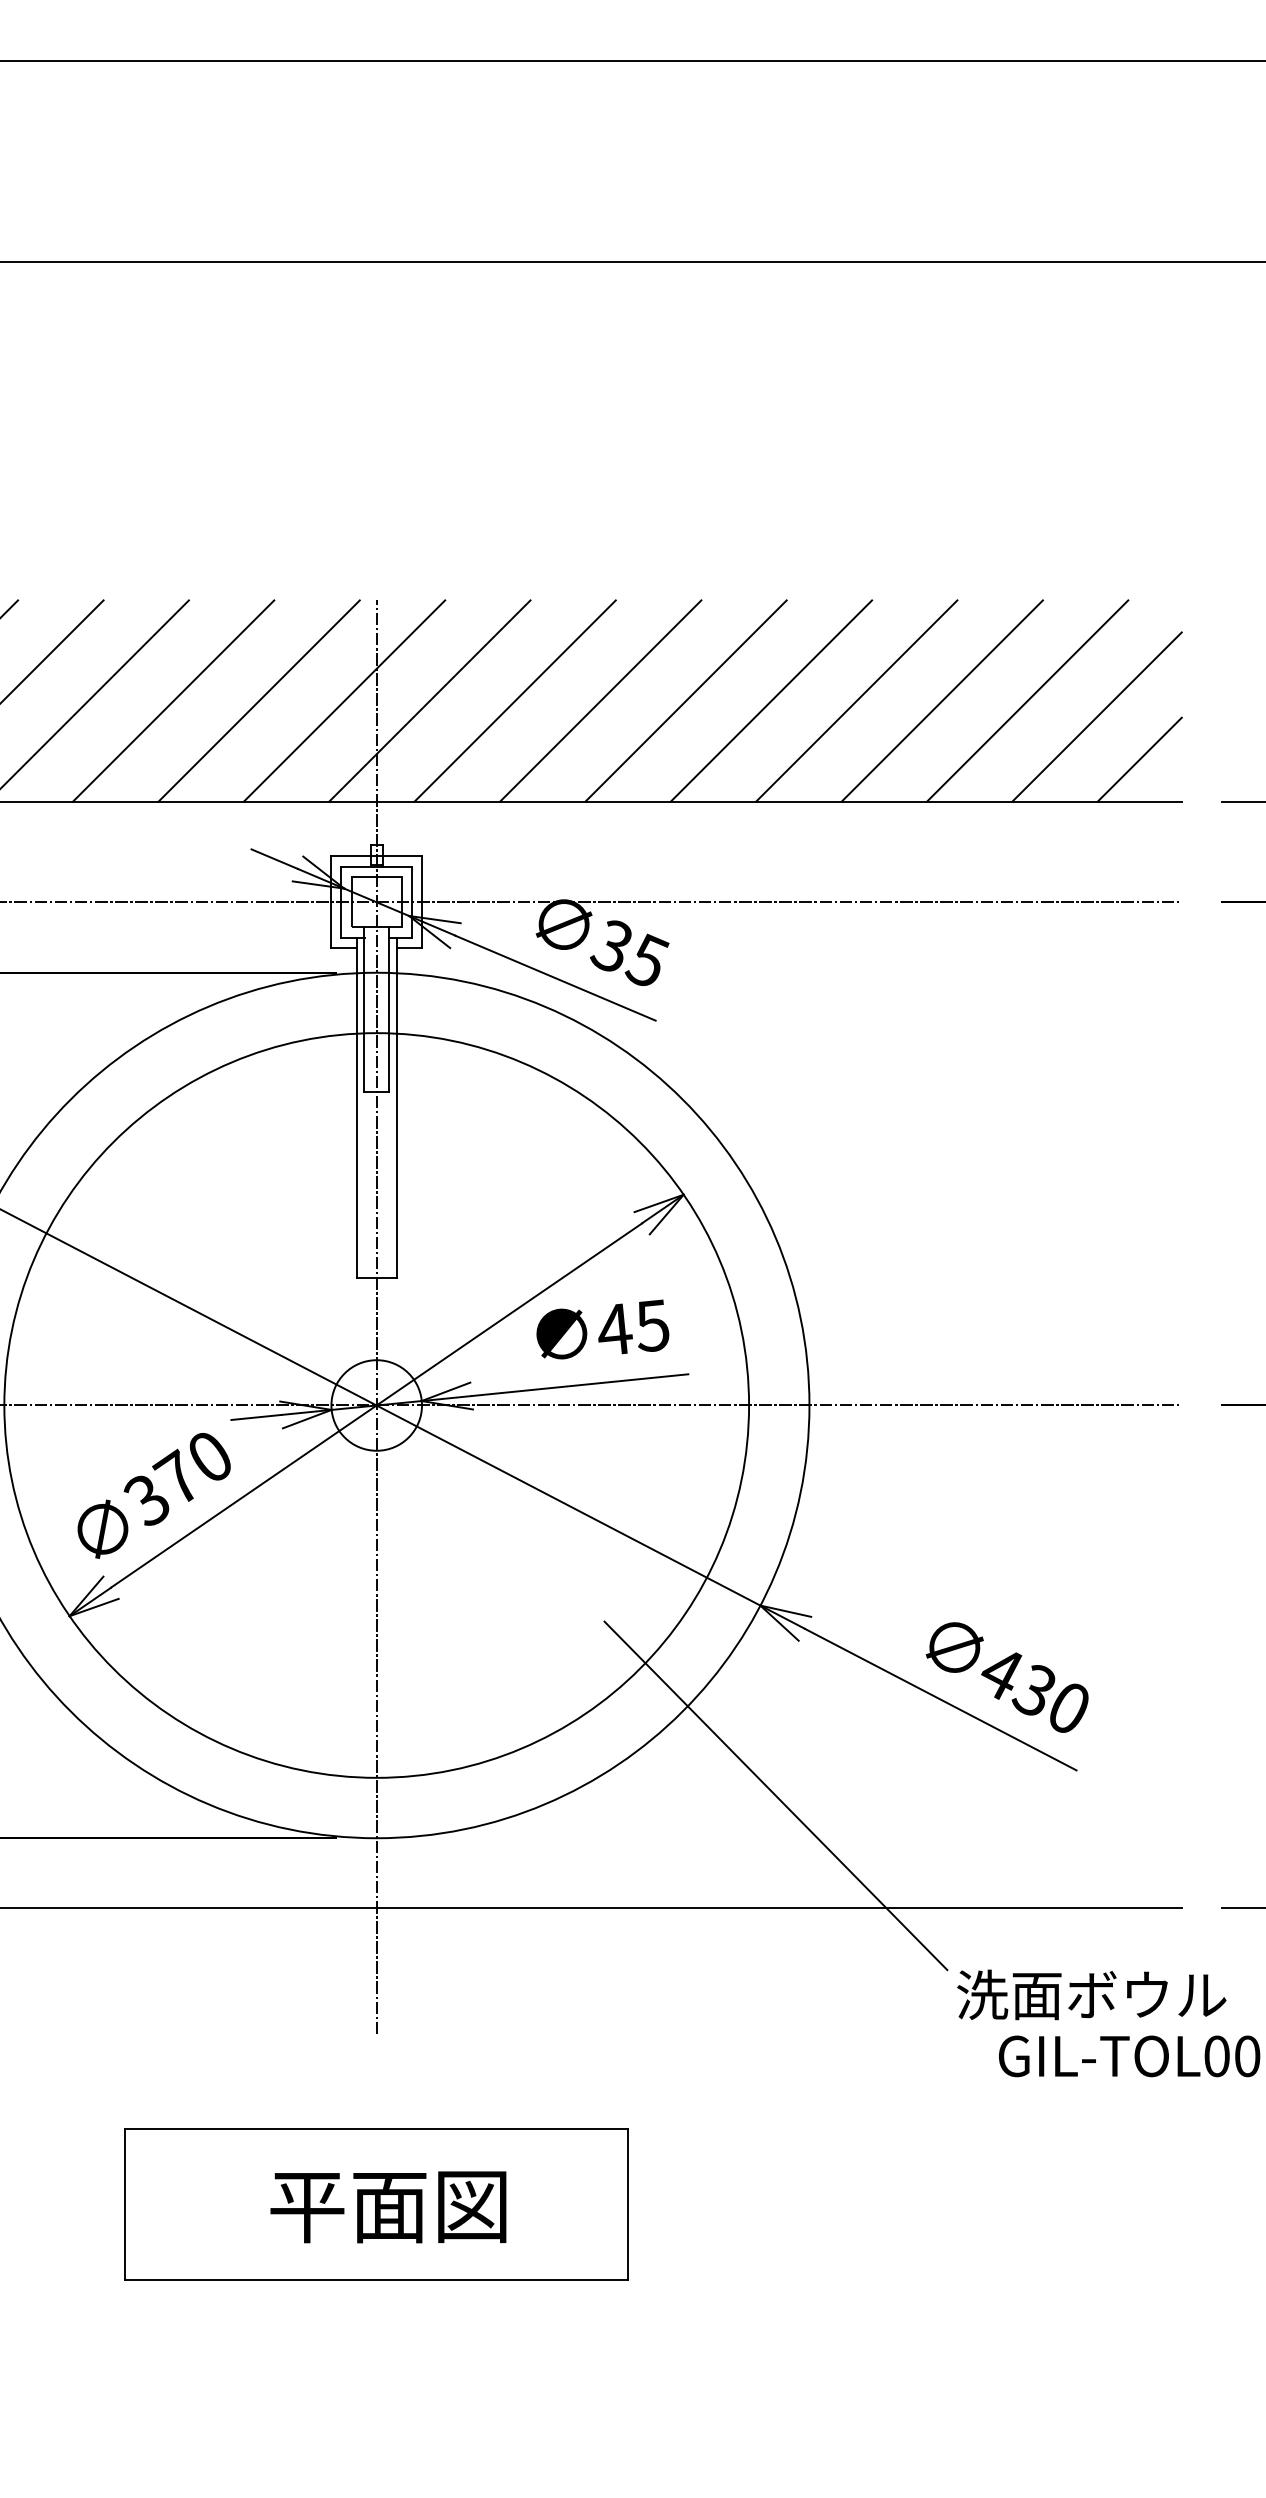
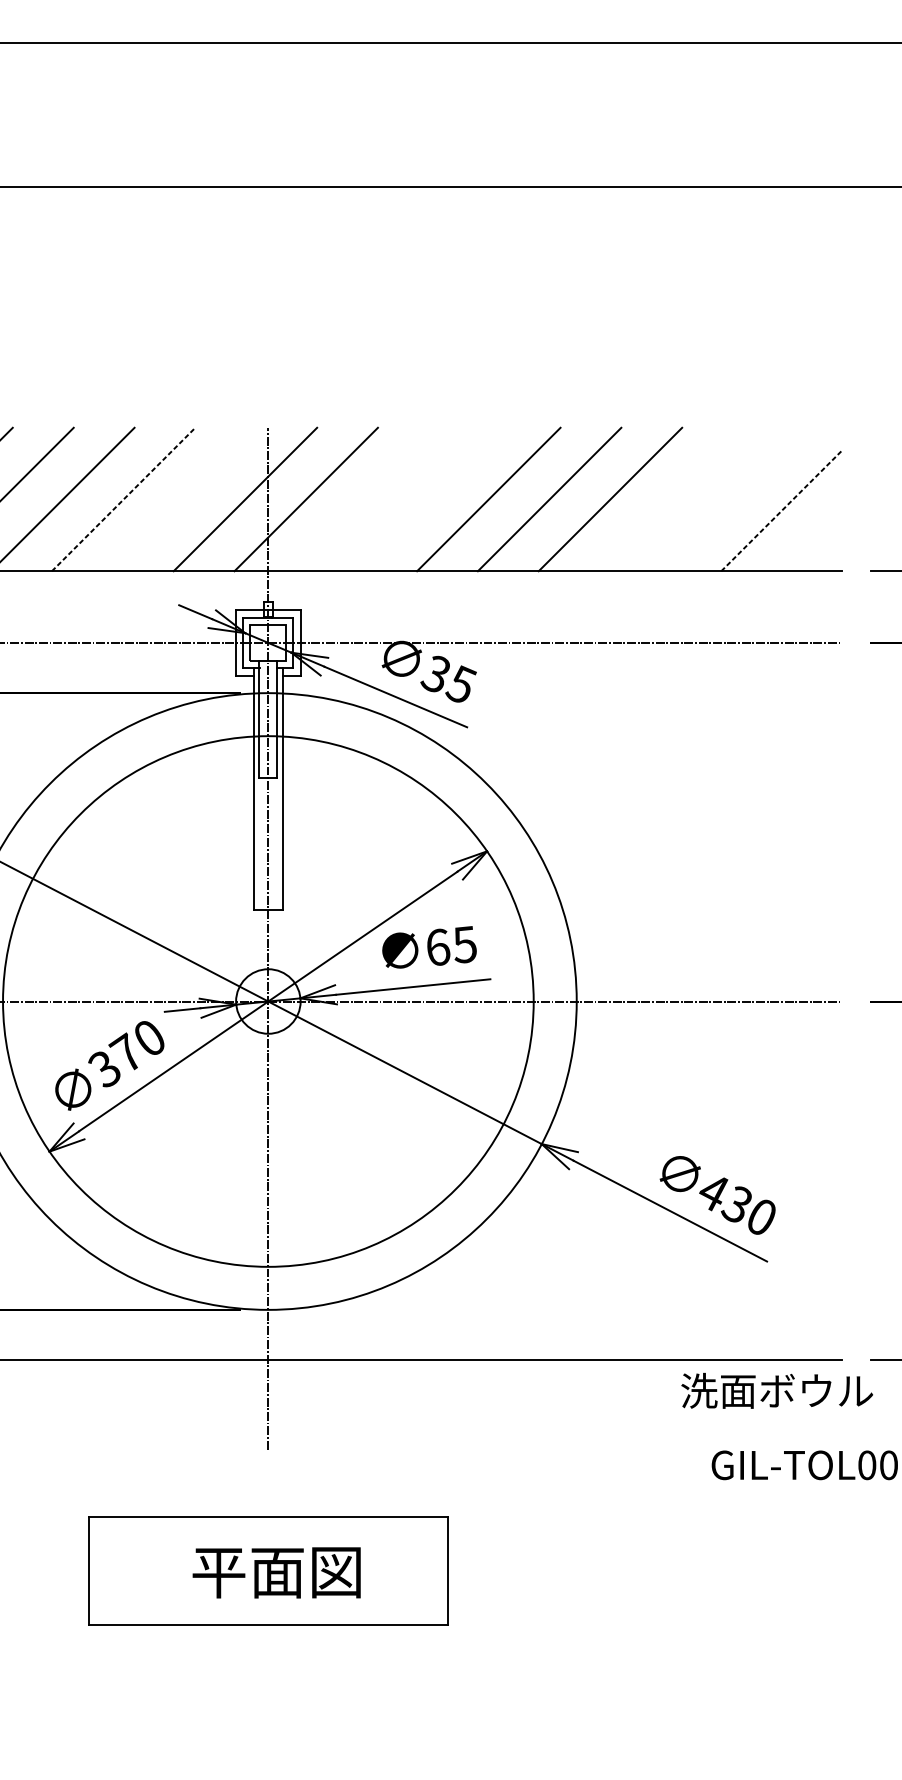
line: (173, 700) -> (123, 499), solid -> dashed
line: (258, 700) -> (184, 499), removed
line: (514, 700) -> (366, 499), removed
line: (600, 700) -> (427, 499), removed
line: (941, 700) -> (670, 499), removed
line: (1027, 700) -> (732, 499), removed
line: (1097, 717) -> (782, 511), solid -> dashed
line: (1139, 759) -> (811, 541), removed
text: (615, 1329) -> (438, 947), 45 -> 65
line: (775, 1795) -> (552, 1279), removed
text: (1091, 1994) -> (777, 1390), moved

